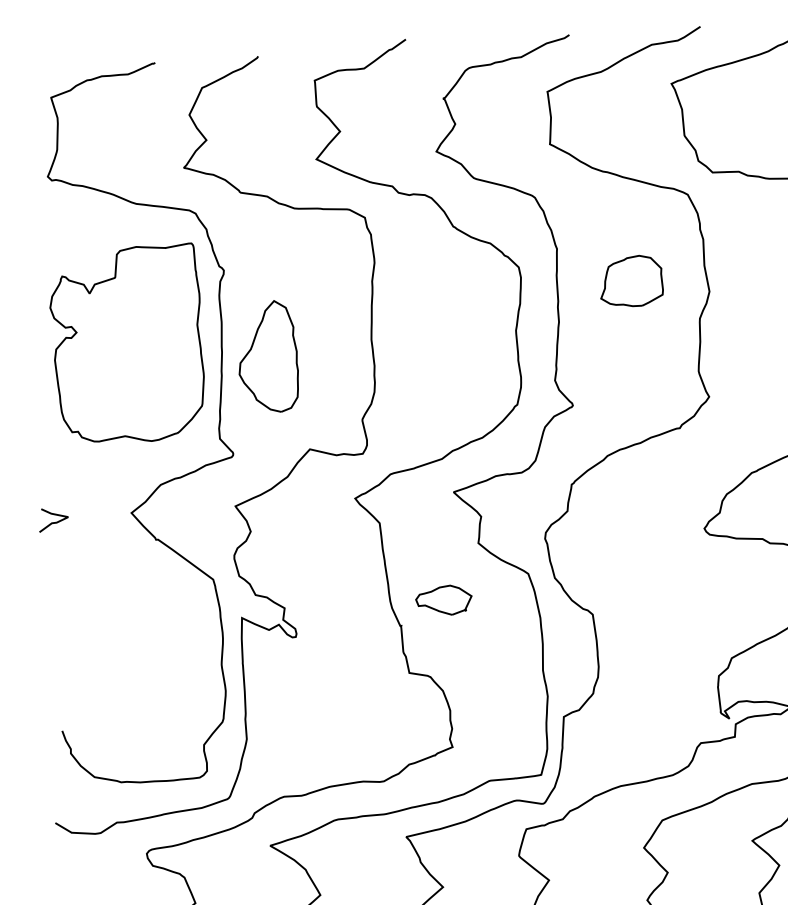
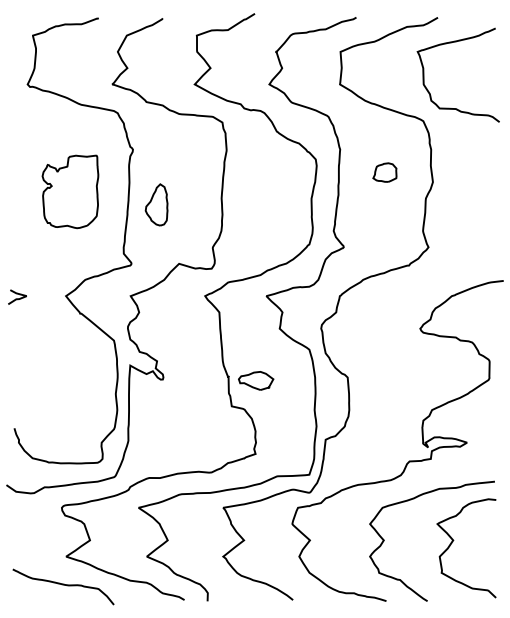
part: (630, 281) -> (384, 172), size x0.6
part: (127, 344) -> (70, 191), size x0.6
part: (267, 356) -> (156, 204), size x0.6
part: (444, 599) -> (256, 380), moved

